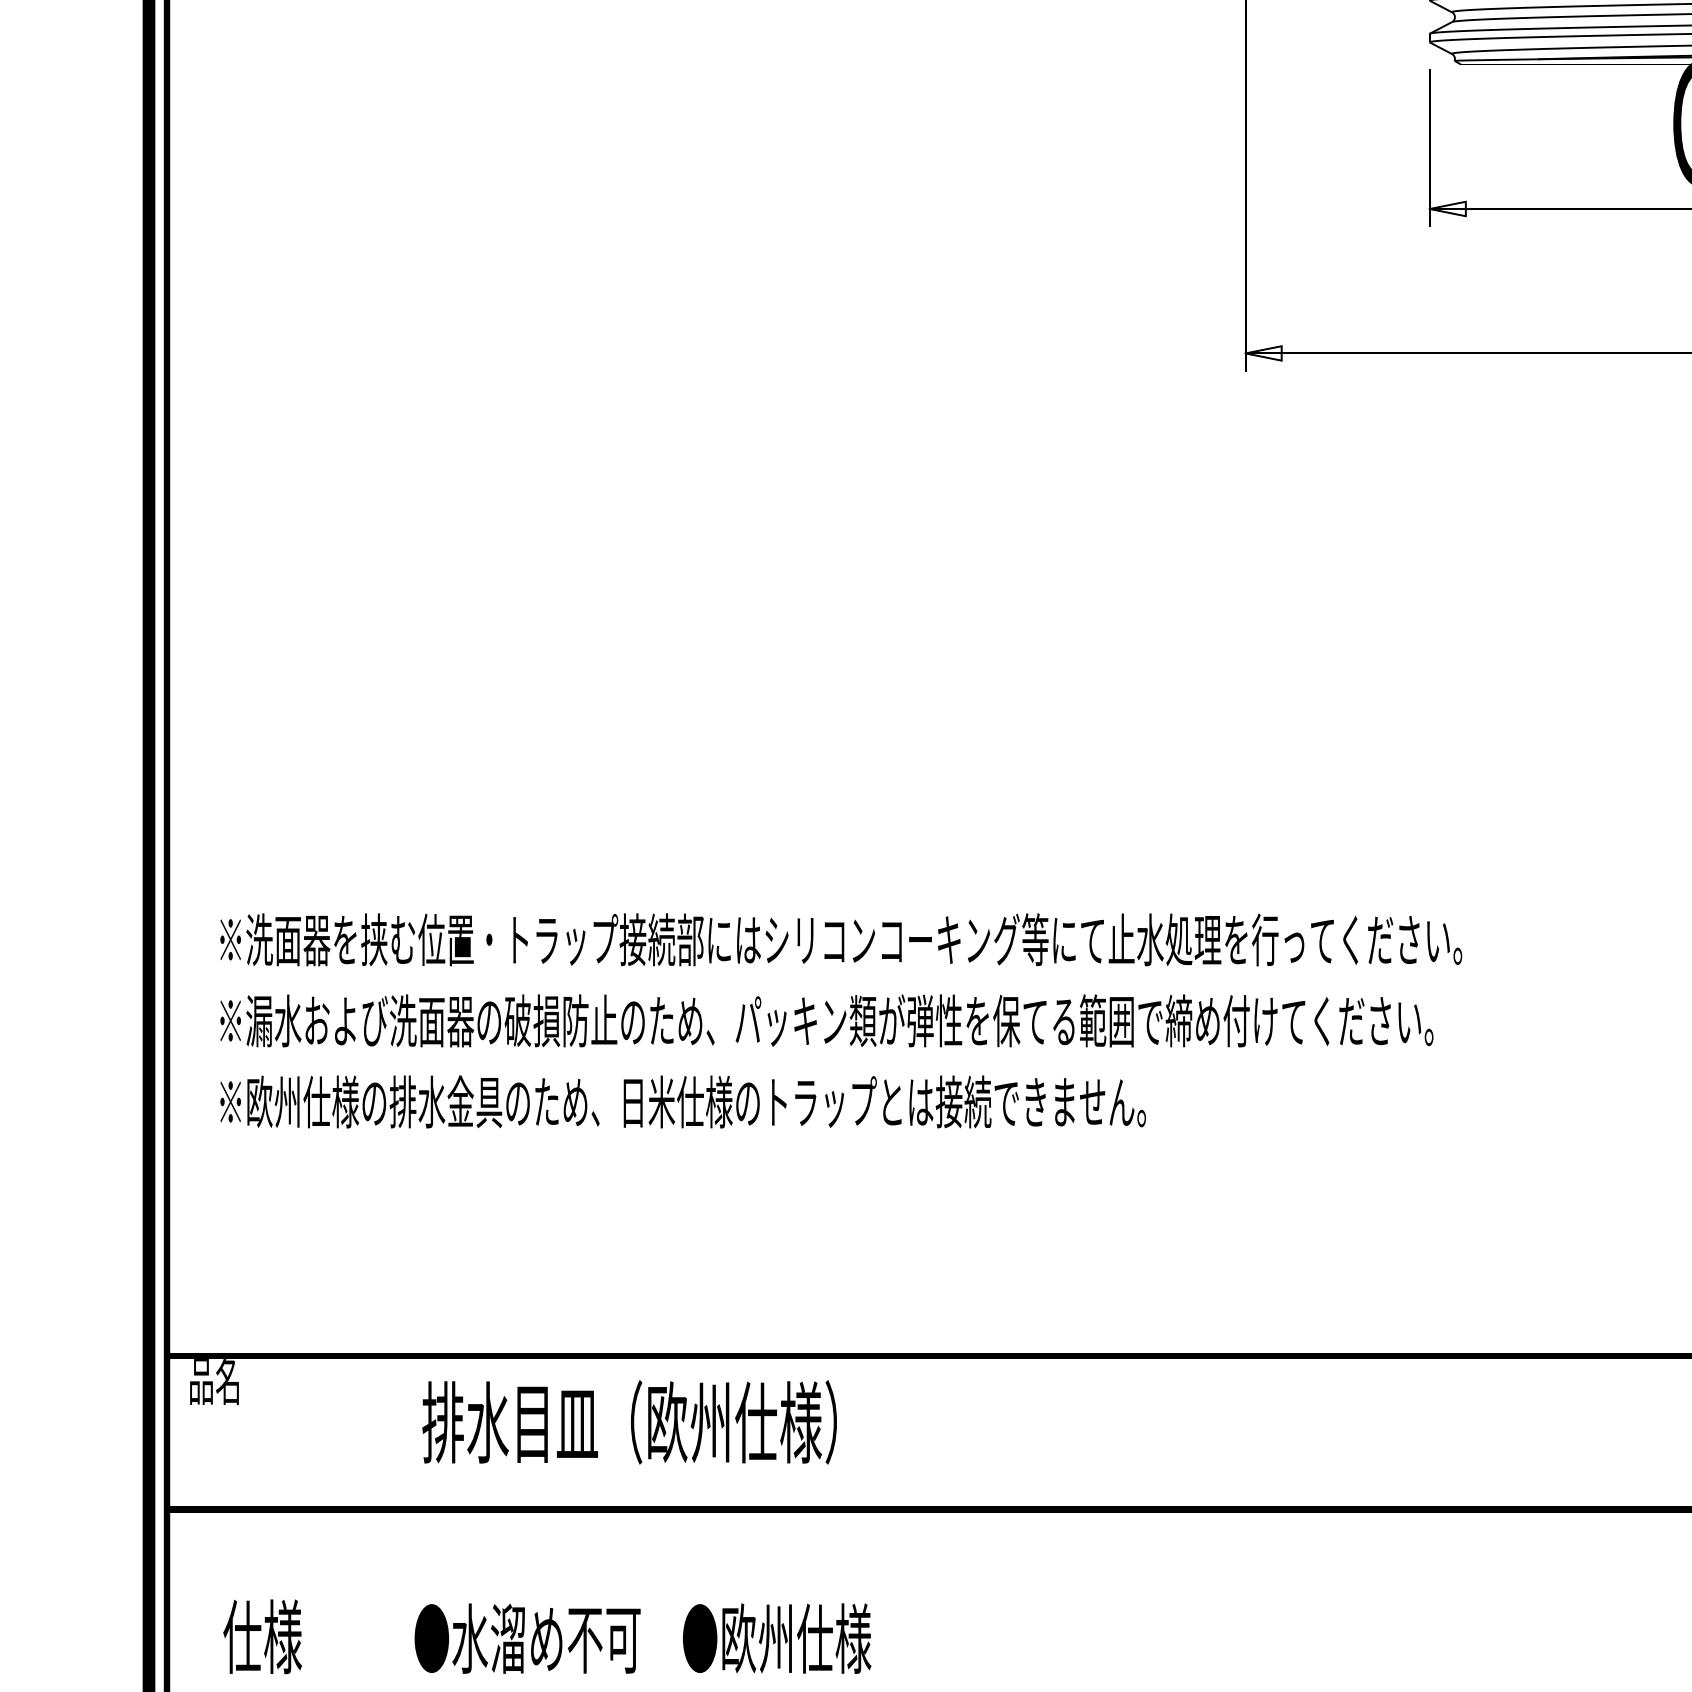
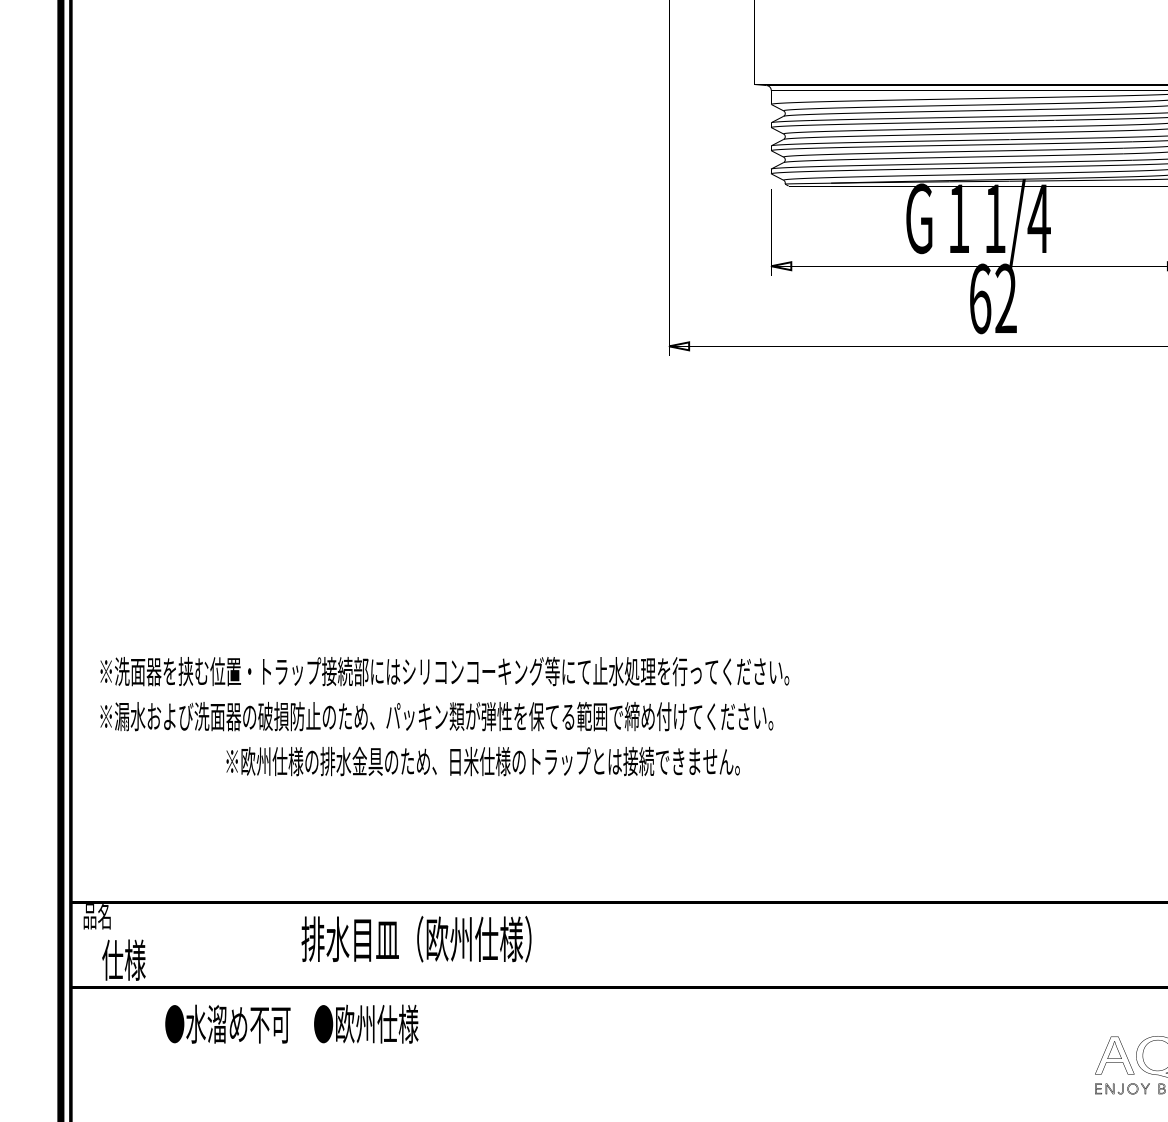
text: (681, 1101) -> (482, 761), moved
text: (629, 1422) -> (416, 939), moved
text: (261, 1635) -> (123, 959), moved
text: (642, 1637) -> (291, 1023), moved

